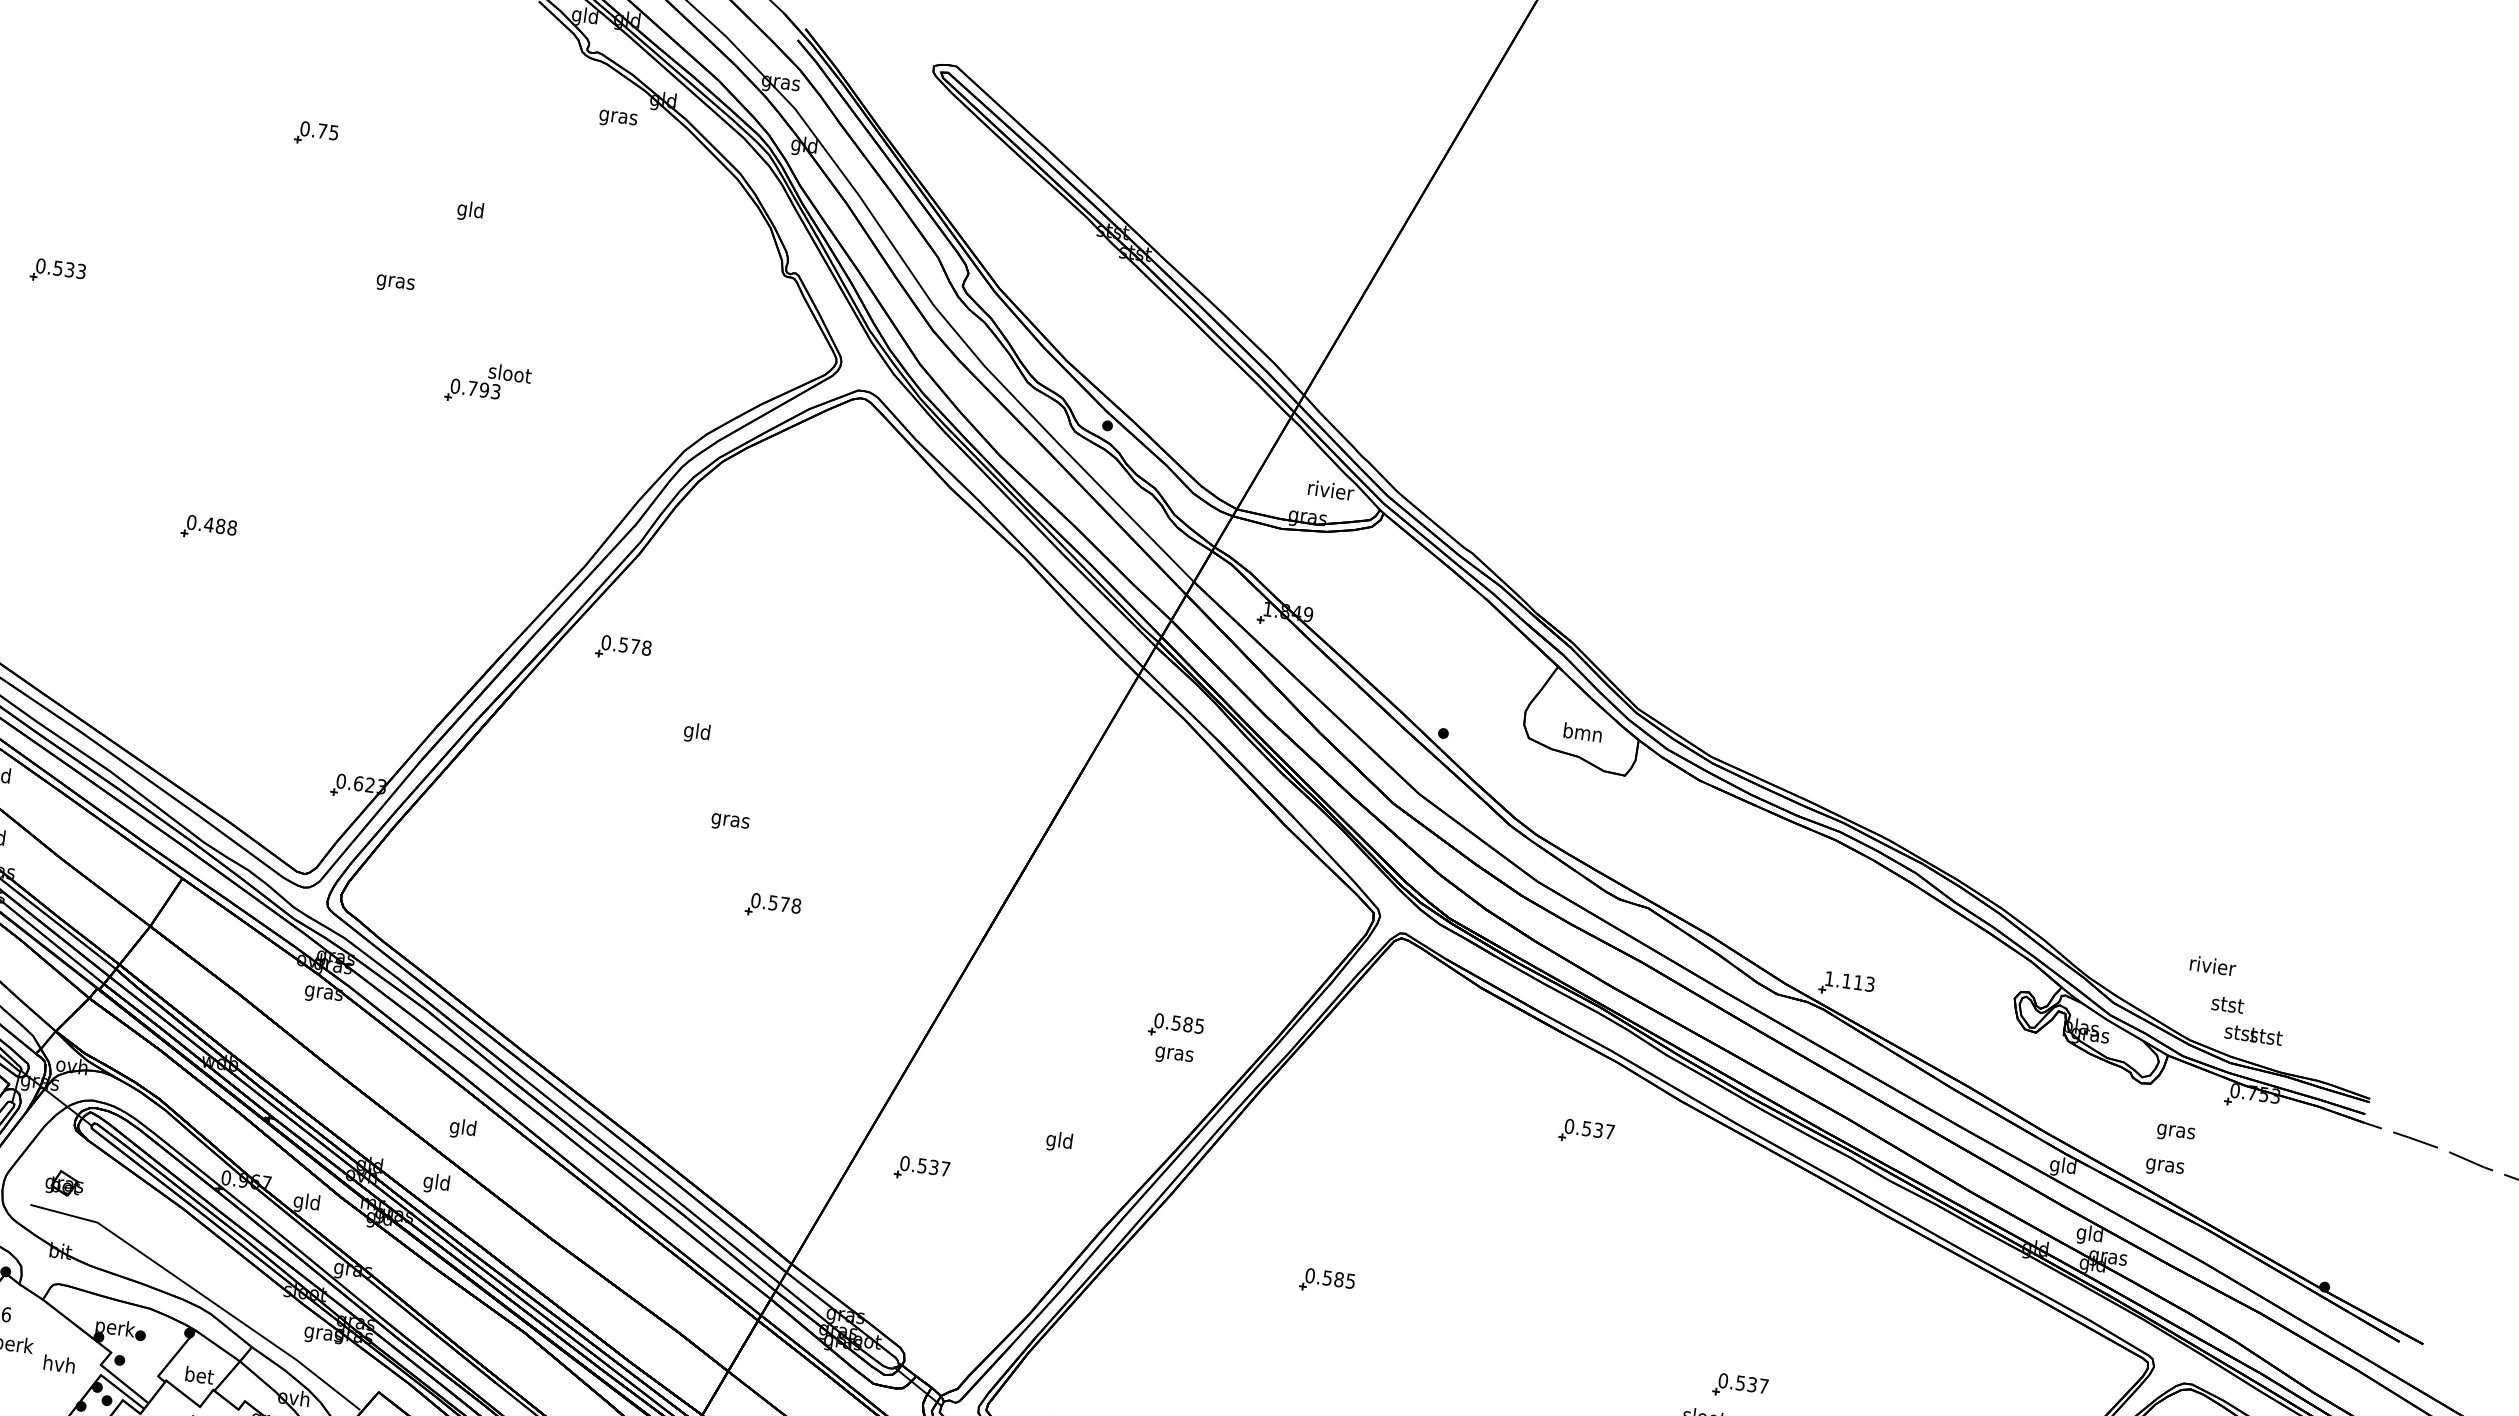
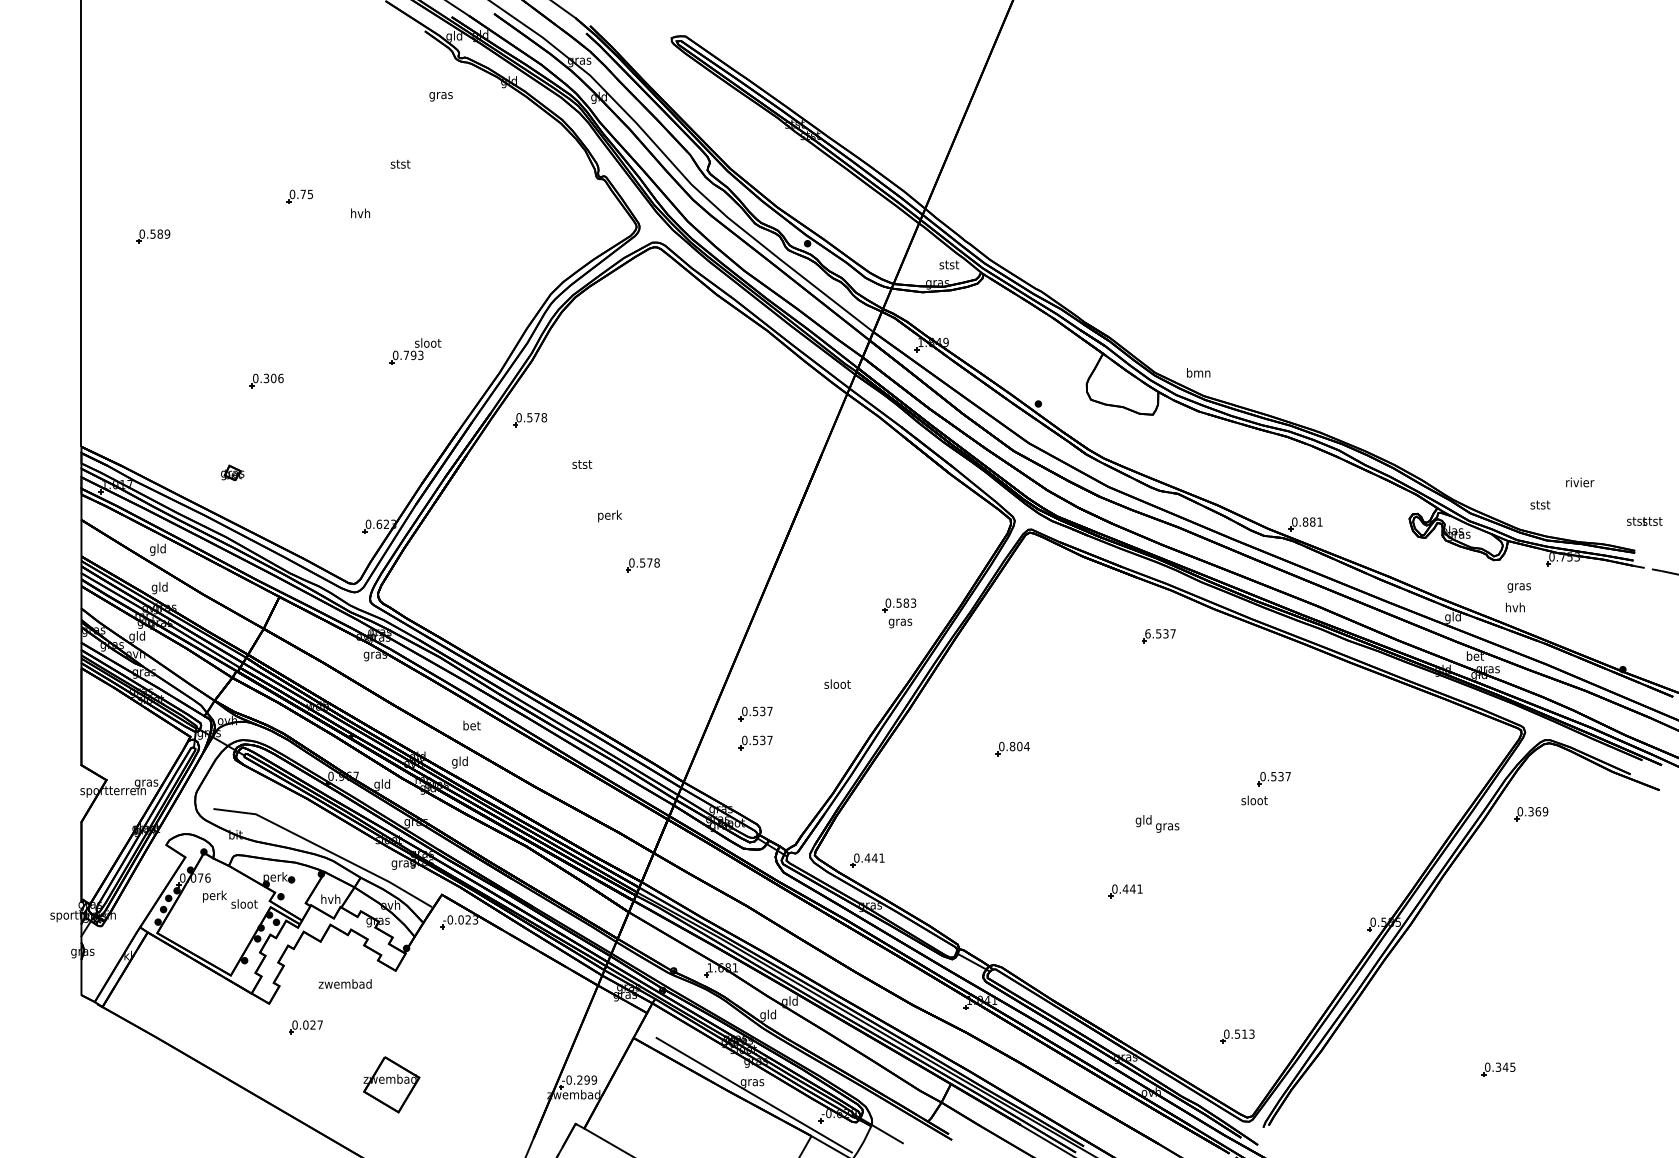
text: (617, 118) -> (440, 96), moved
part: (315, 133) -> (299, 196), moved
text: (470, 211) -> (400, 165), gld -> stst
text: (75, 269) -> (163, 233), 0.533 -> 0.589
text: (395, 281) -> (360, 214), gras -> hvh
part: (488, 384) -> (415, 351), moved
text: (1330, 490) -> (949, 264), rivier -> stst
text: (220, 526) -> (273, 378), 0.488 -> 0.306
text: (1582, 731) -> (1198, 372), moved
text: (697, 733) -> (582, 465), gld -> stst
text: (731, 821) -> (610, 516), gras -> perk
text: (2213, 966) -> (1580, 482), moved
text: (1850, 980) -> (1307, 521), 1.113 -> 0.881
text: (1199, 1025) -> (913, 602), 0.585 -> 0.583
text: (2253, 1035) -> (1644, 521), moved
text: (1568, 1125) -> (1147, 633), 0.537 -> 6.537
text: (462, 1128) -> (471, 726), gld -> bet
text: (1059, 1142) -> (837, 685), gld -> sloot
text: (2165, 1165) -> (1515, 608), gras -> hvh
part: (64, 1182) -> (232, 472), moved
part: (915, 1215) -> (755, 742), added
text: (2090, 1235) -> (1475, 657), gld -> bet
text: (1338, 1279) -> (1019, 746), 0.585 -> 0.804
text: (59, 1363) -> (244, 903), hvh -> sloot
text: (198, 1375) -> (330, 899), bet -> hvh

